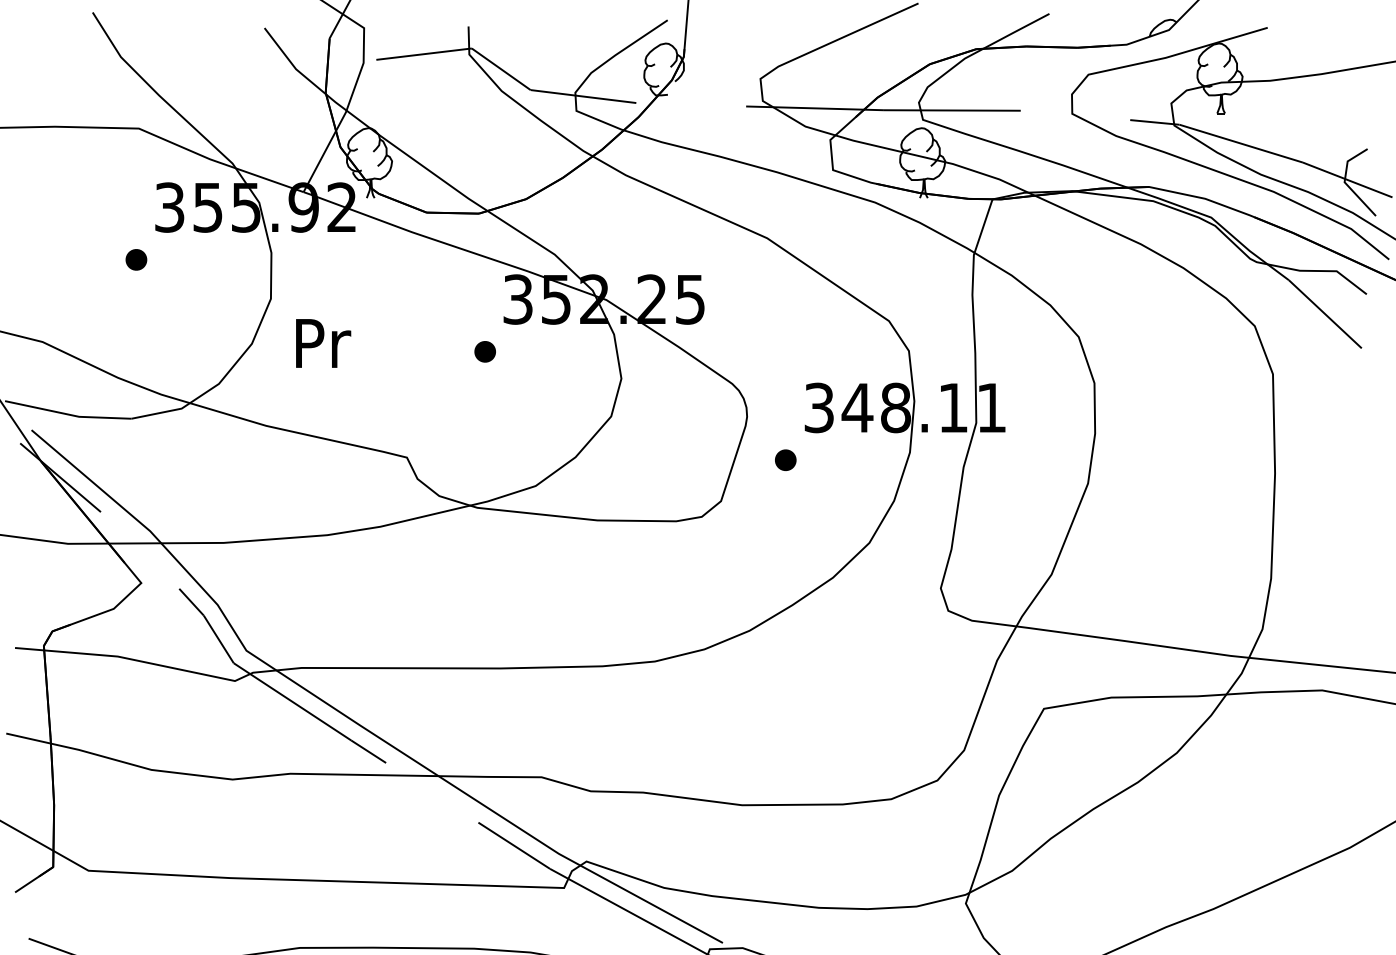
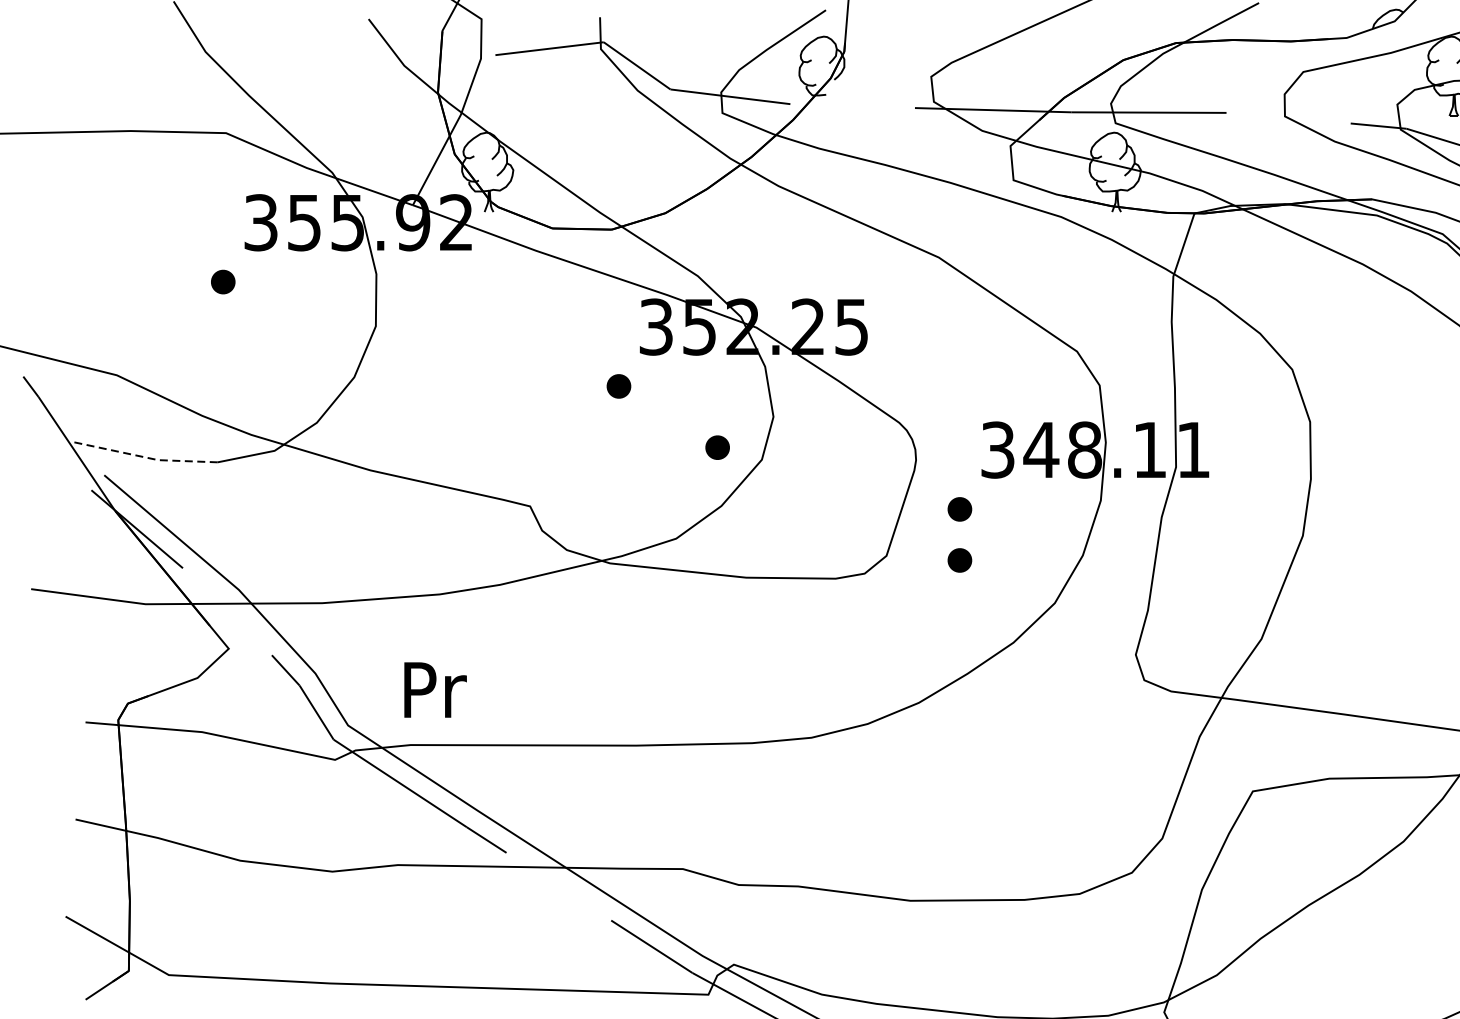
text: (323, 343) -> (435, 690), moved
part: (571, 405) -> (716, 447), added
line: (68, 414) -> (146, 457), solid -> dashed
part: (785, 504) -> (959, 559), added

